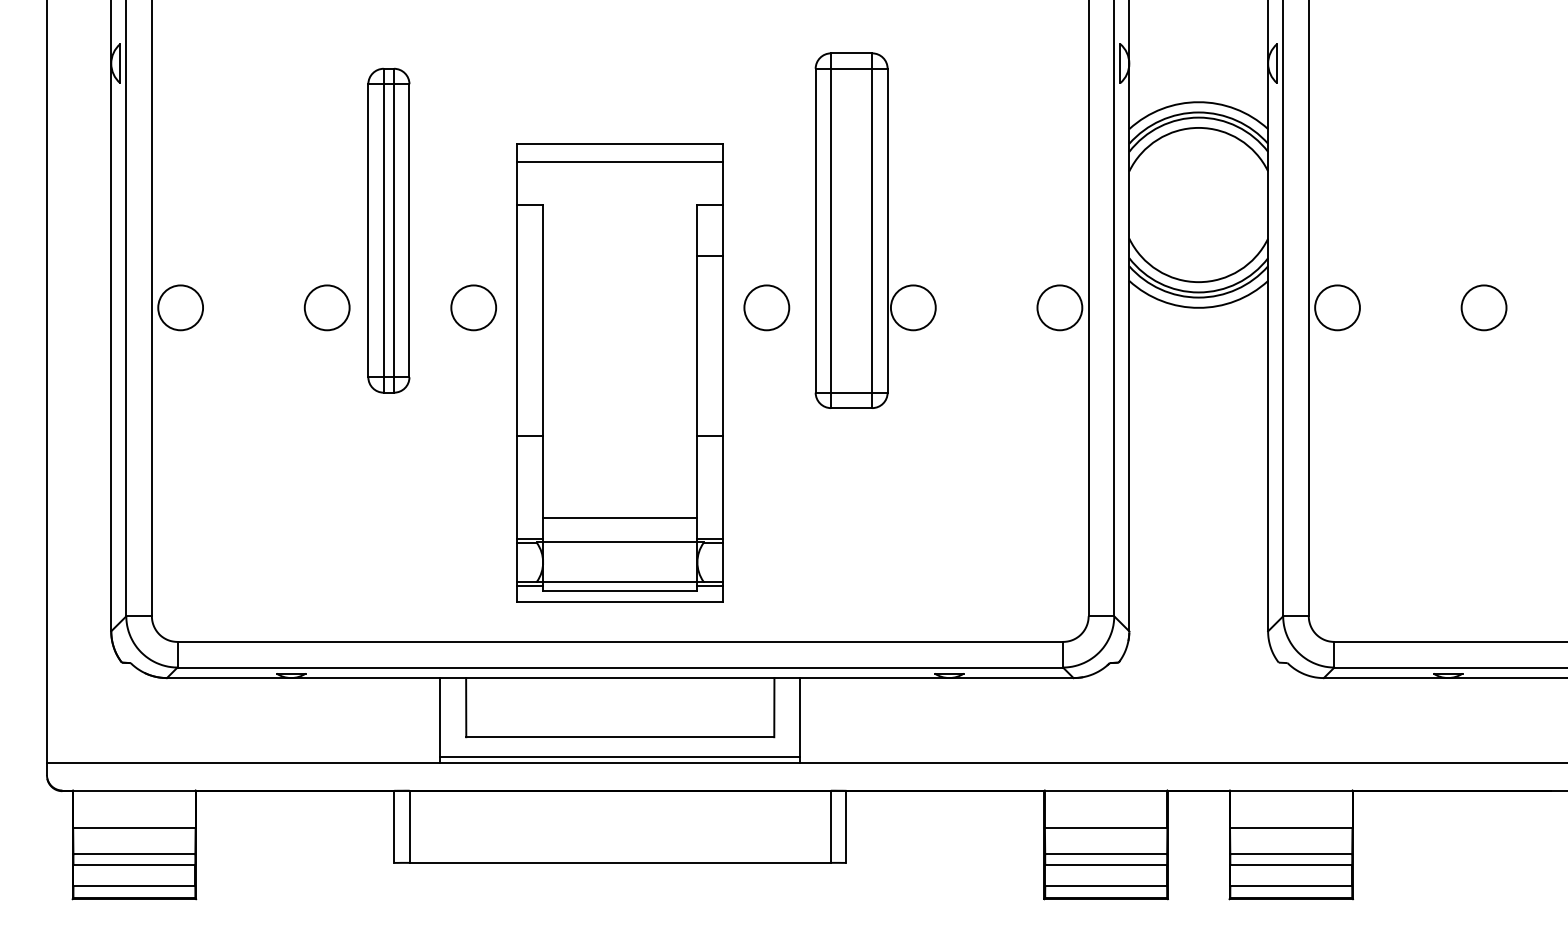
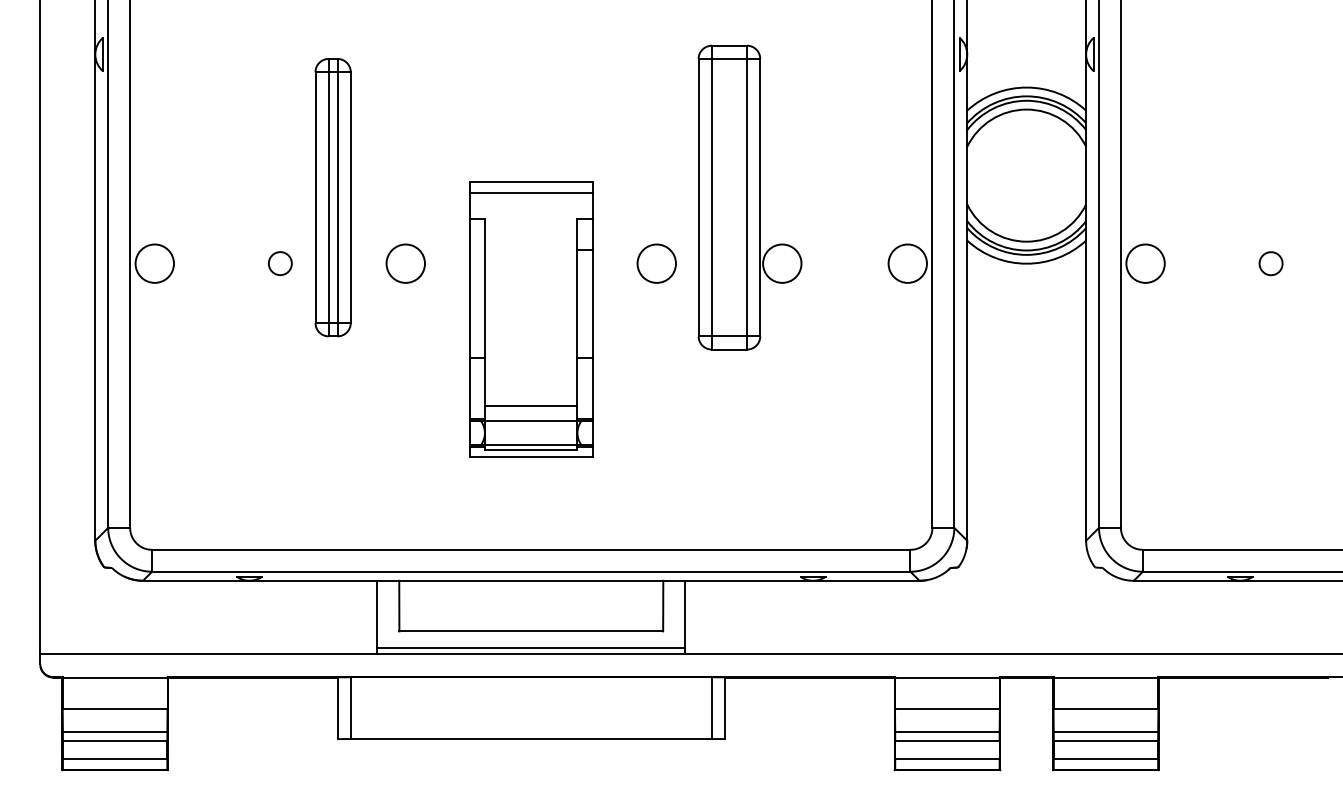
circle: (327, 307) -> (280, 263), size x0.6
circle: (1483, 307) -> (1270, 263), size x0.6
part: (619, 373) -> (530, 319), size x0.7

